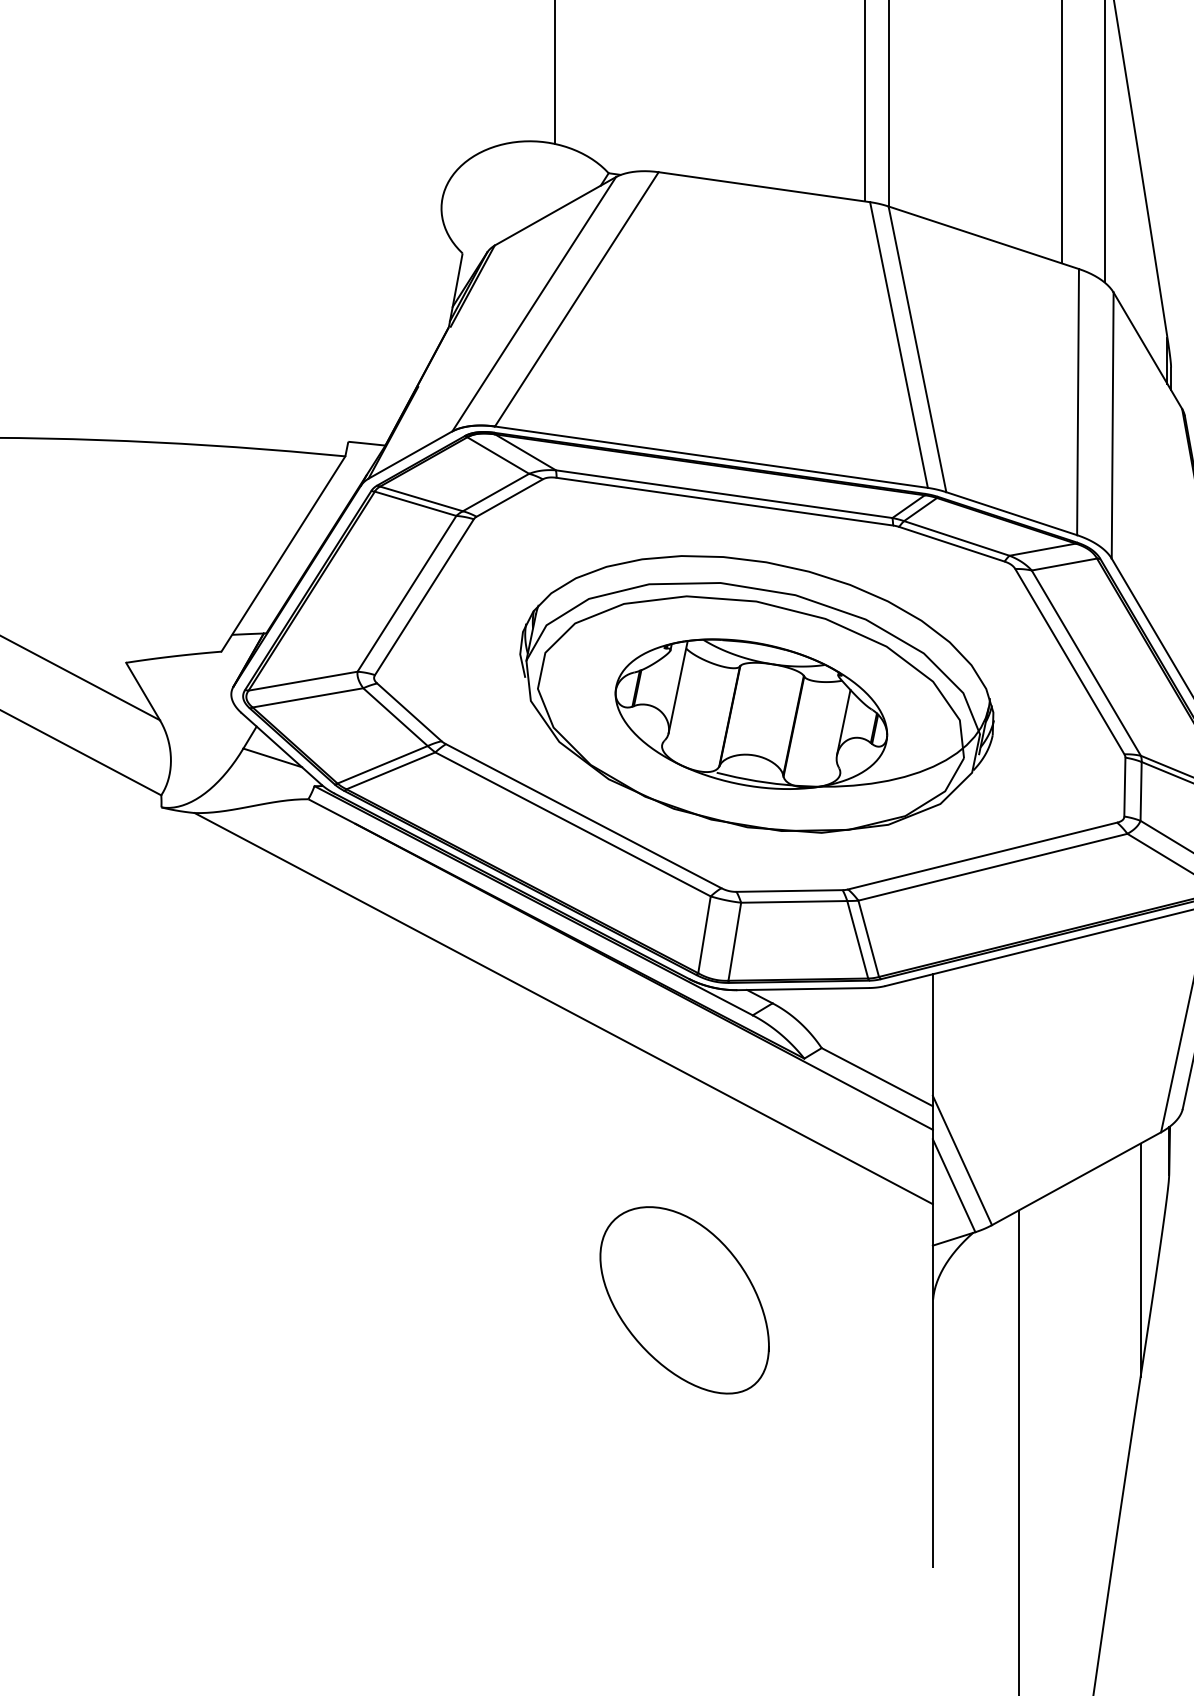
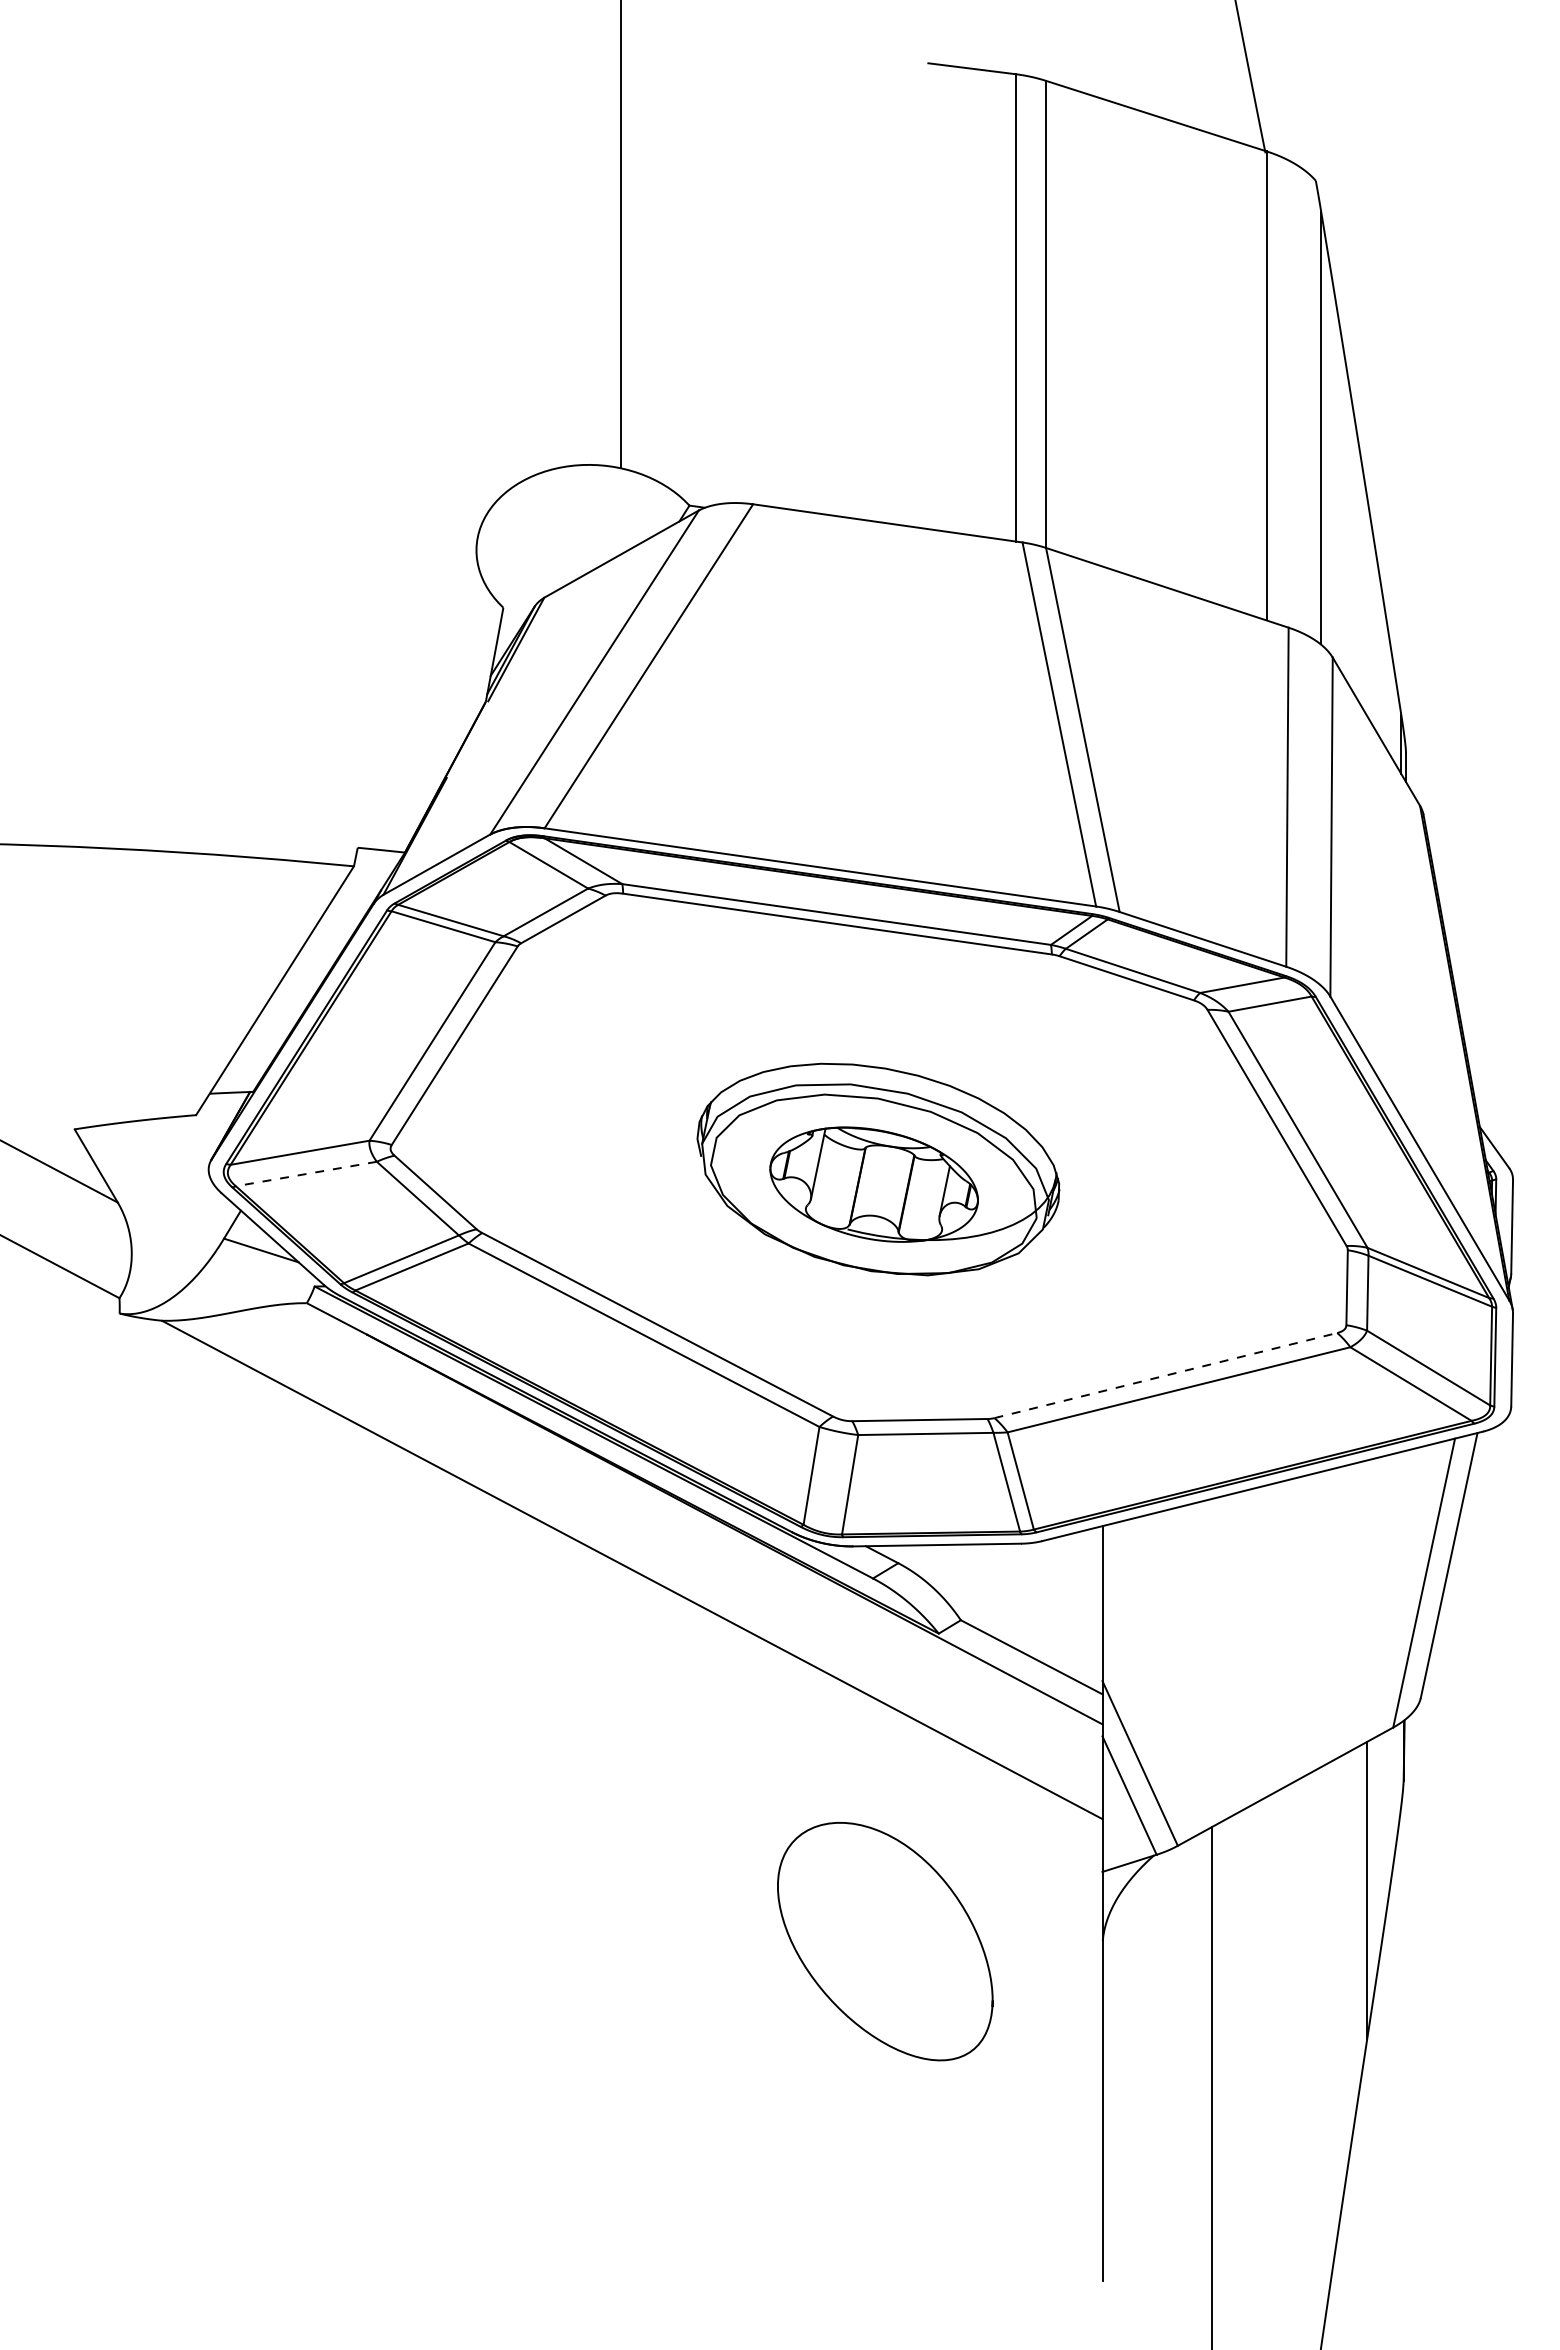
part: (757, 694) -> (878, 1169), size x0.6
line: (308, 698) -> (306, 1174), solid -> dashed
line: (982, 856) -> (1165, 1375), solid -> dashed
curve: (636, 1337) -> (823, 1989), moved

